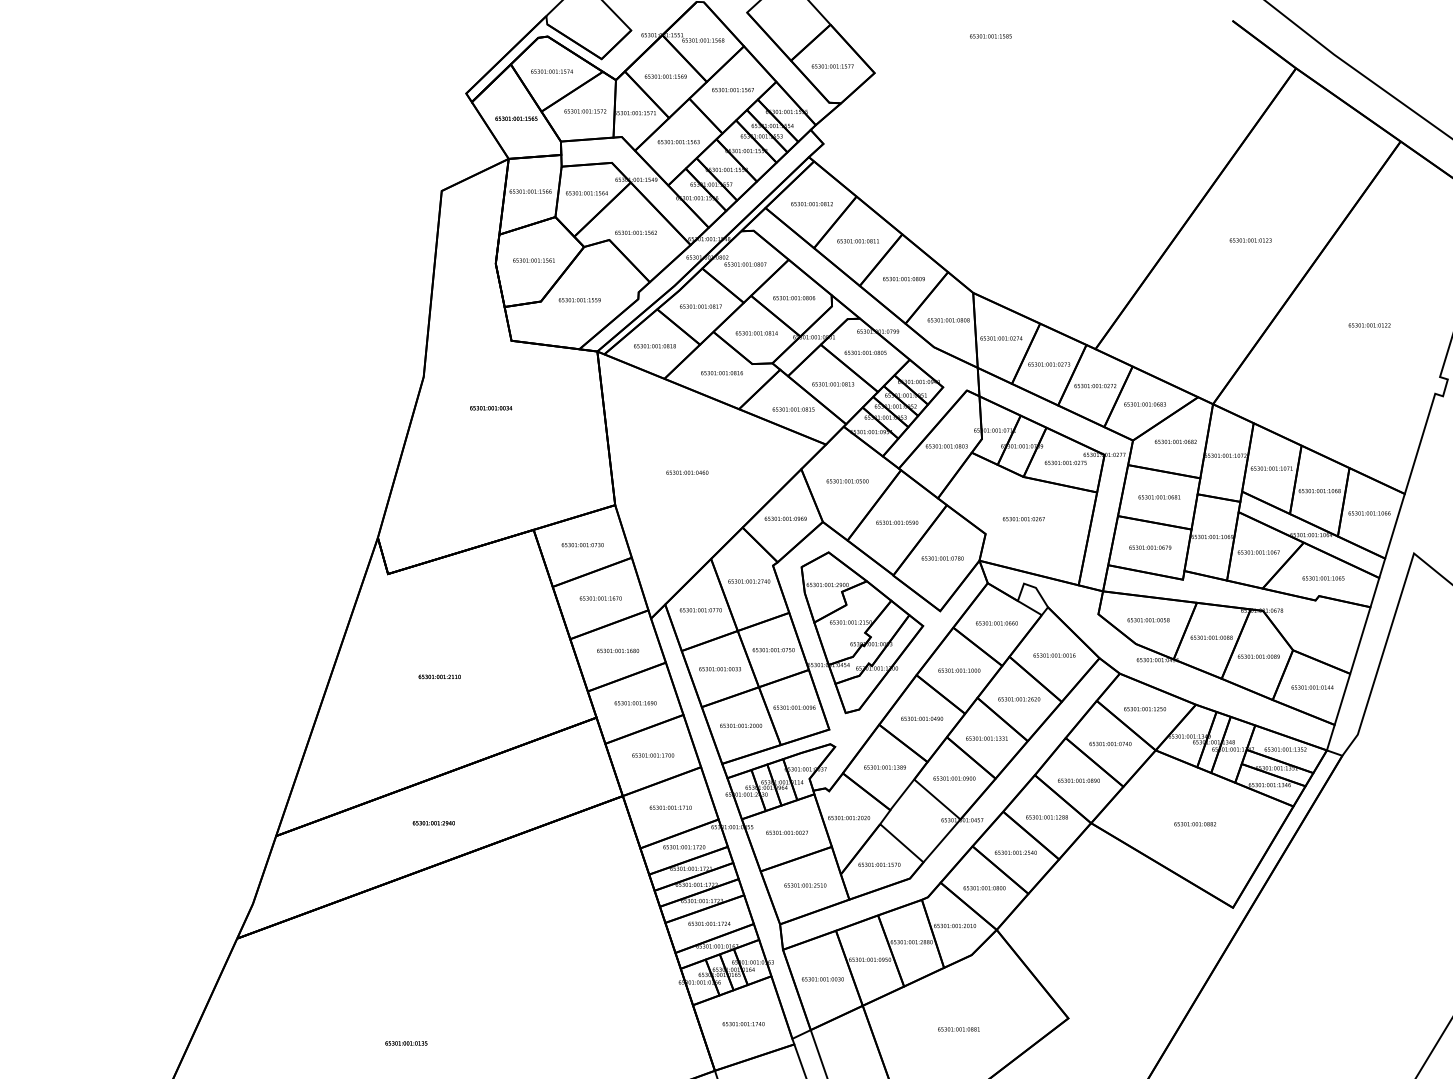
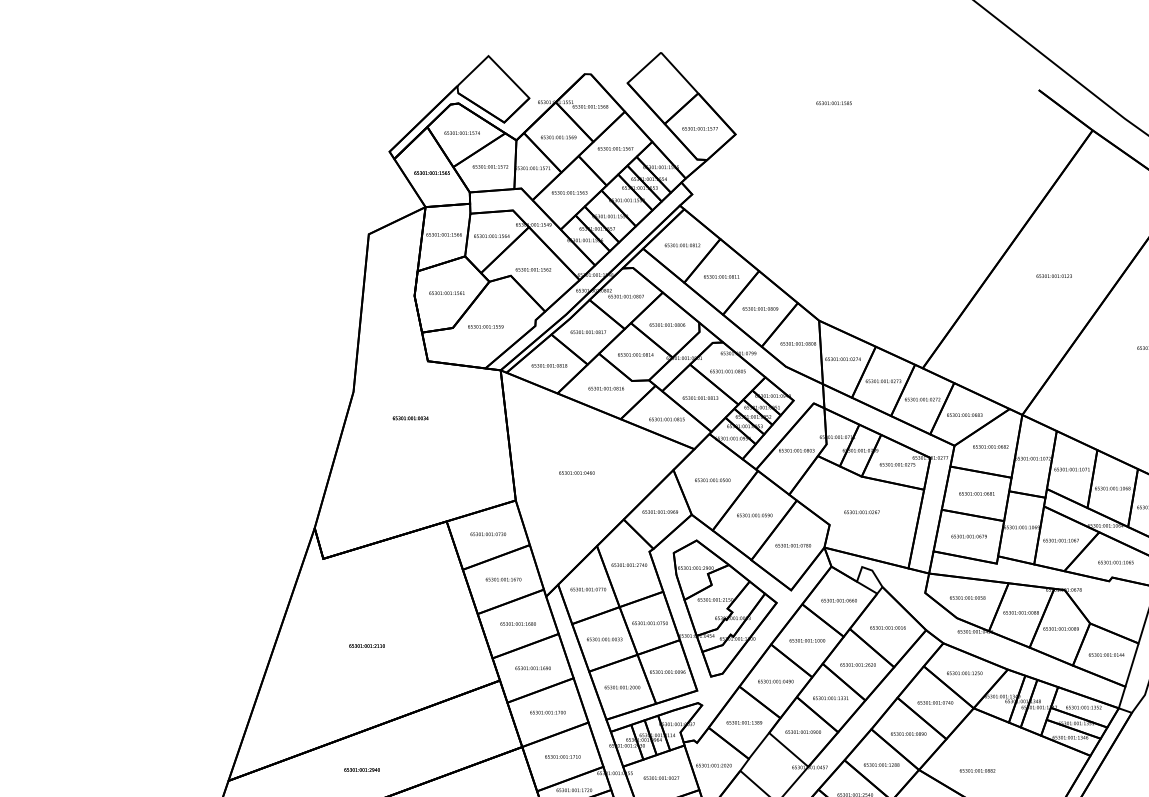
text: (1194, 824) -> (976, 771), moved

